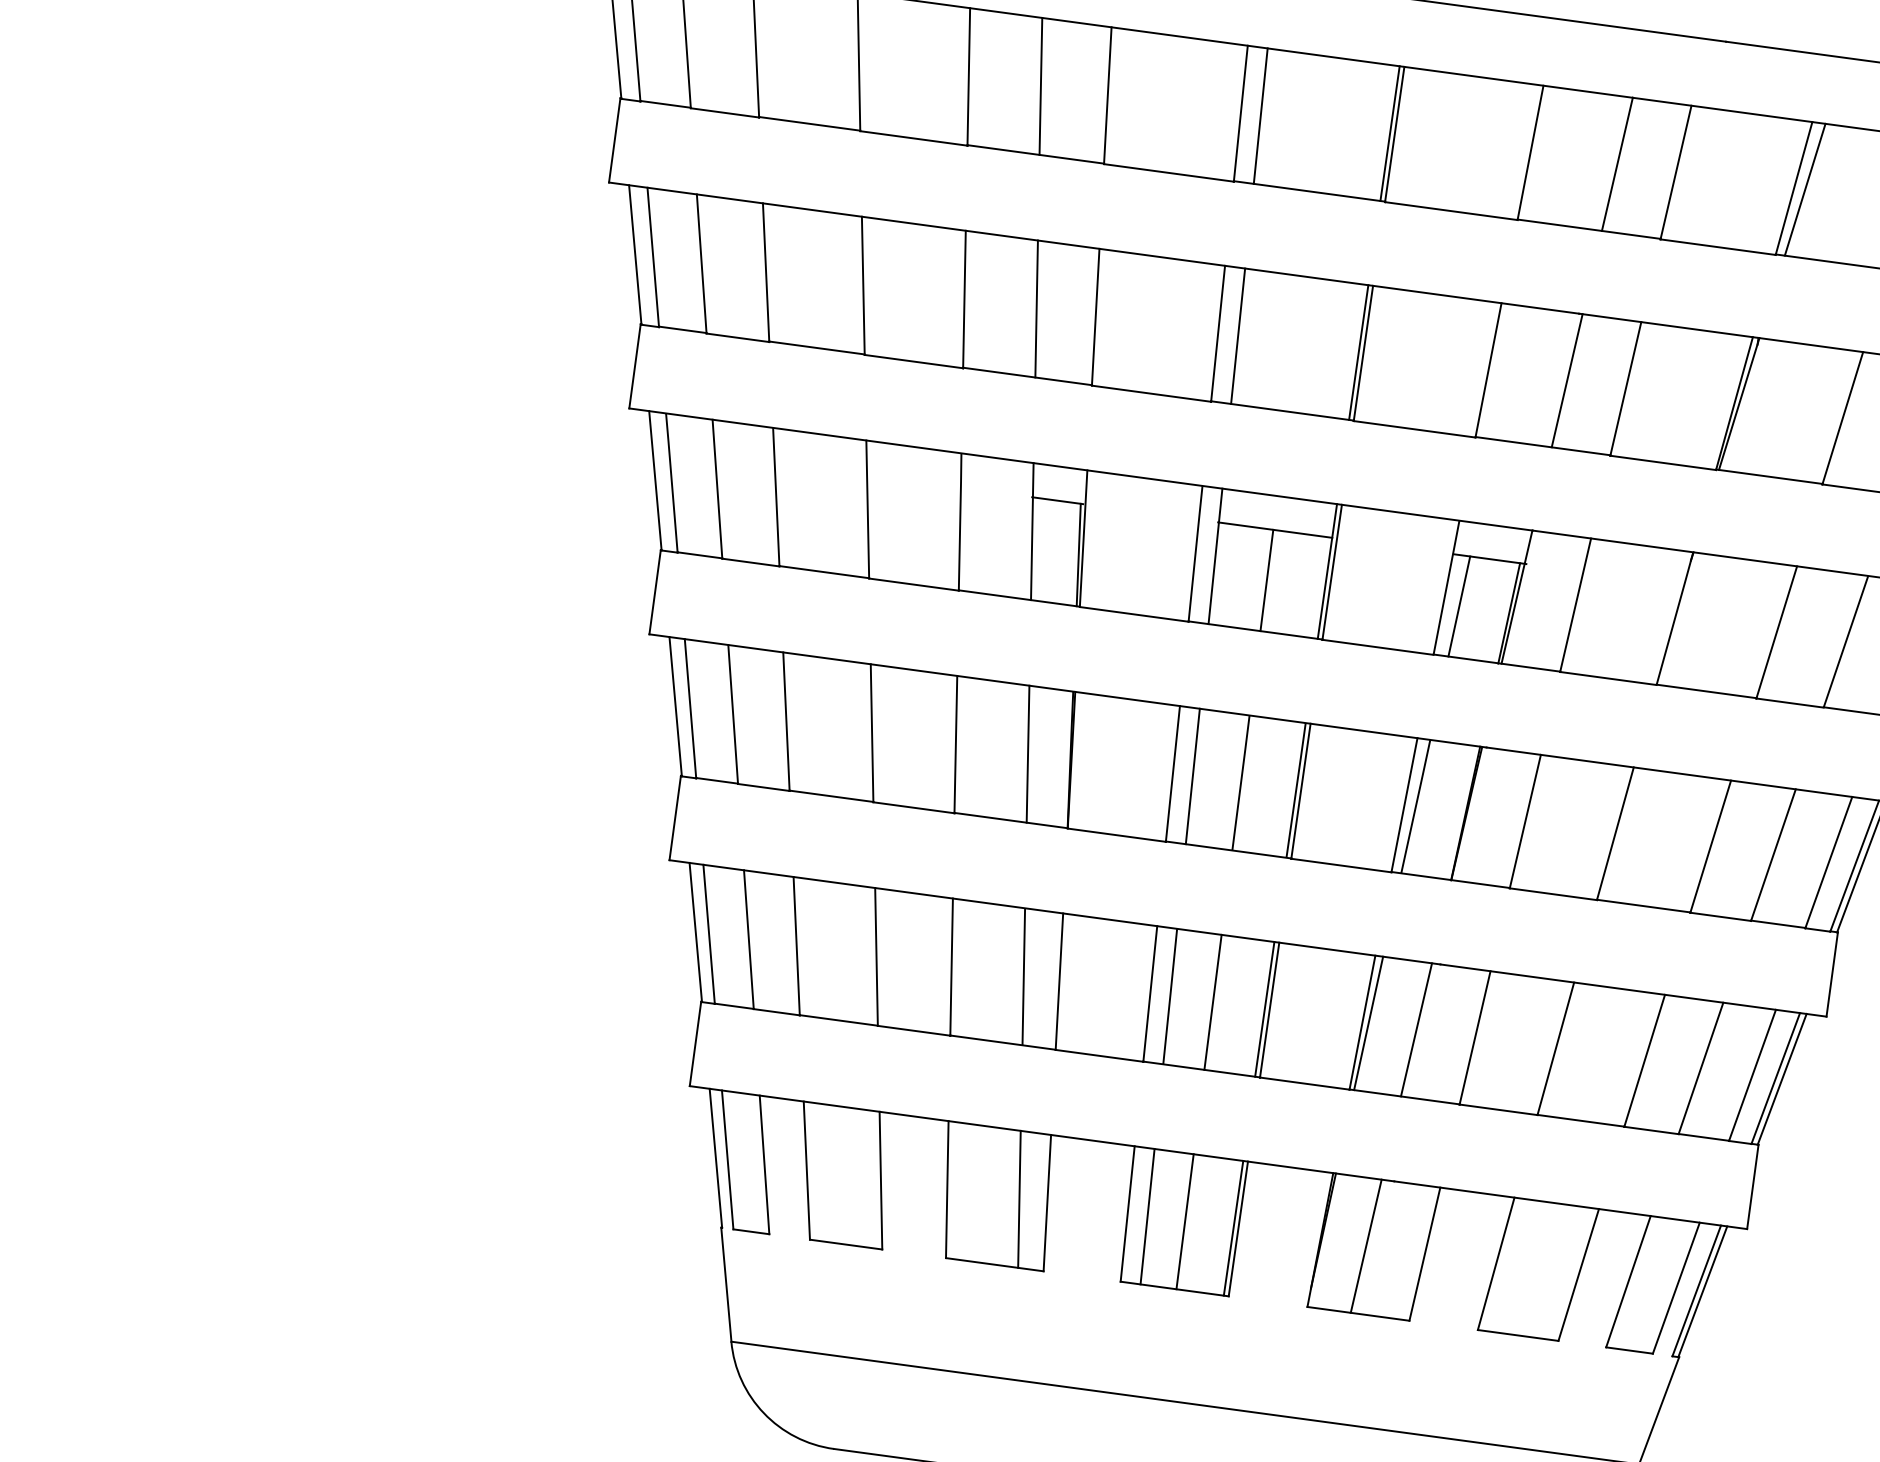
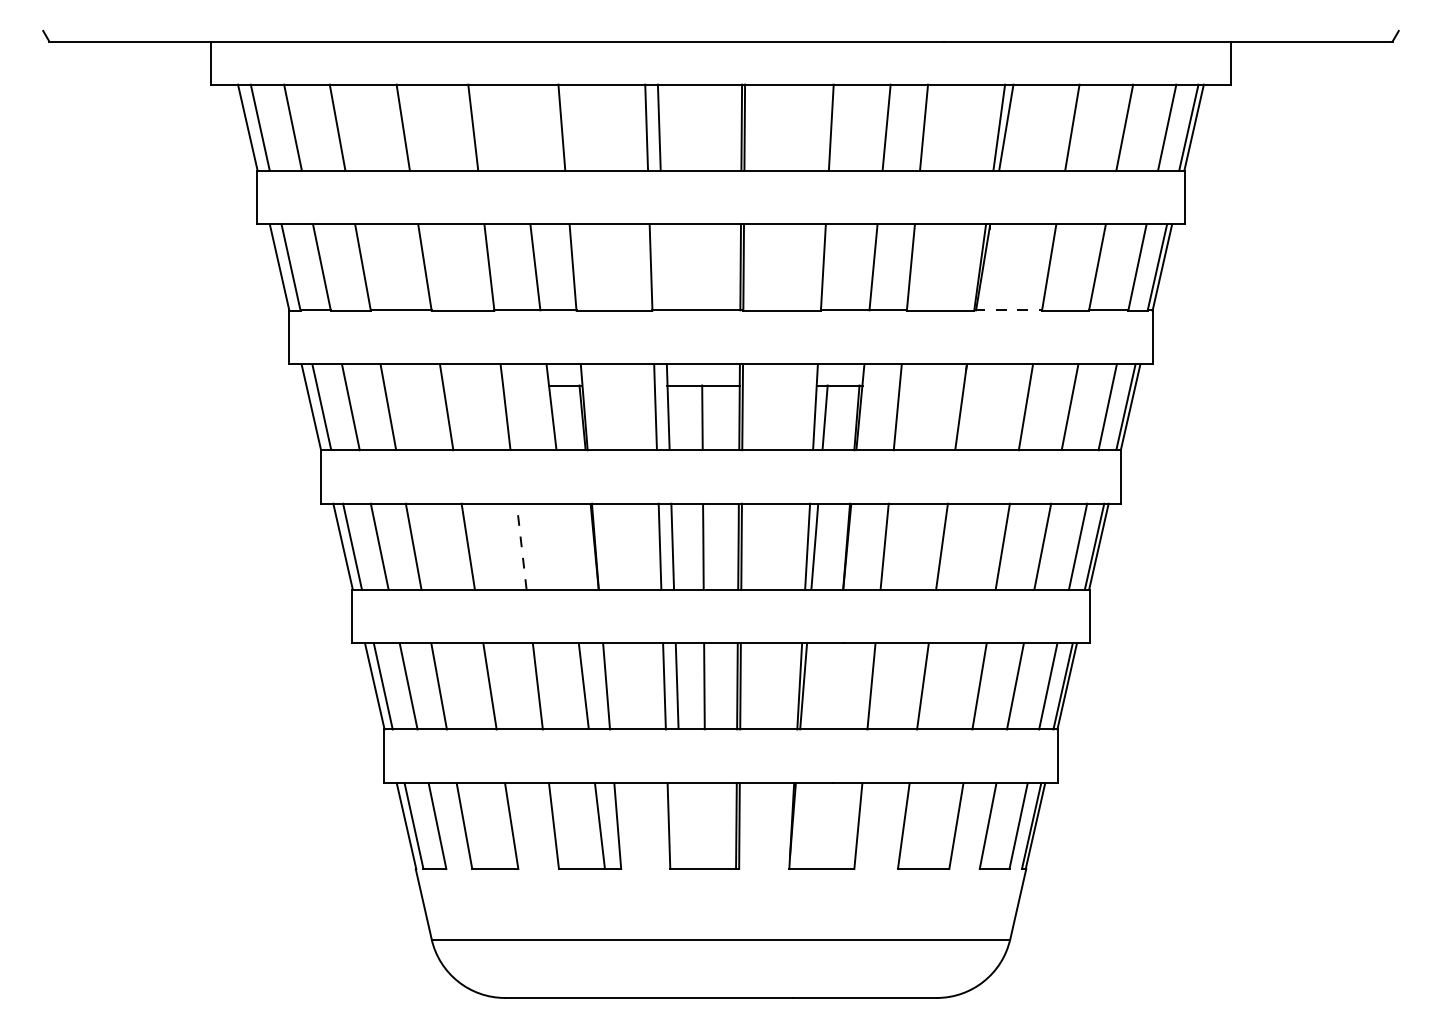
line: (1041, 86) -> (519, 127), removed
line: (1237, 336) -> (663, 267), removed
line: (1769, 477) -> (1008, 310), solid -> dashed
line: (955, 744) -> (521, 546), solid -> dashed
line: (1027, 753) -> (567, 546), removed
line: (1417, 1030) -> (834, 686), removed
line: (1147, 1217) -> (681, 826), removed
line: (1184, 1222) -> (705, 826), removed
line: (1365, 1246) -> (820, 826), removed

